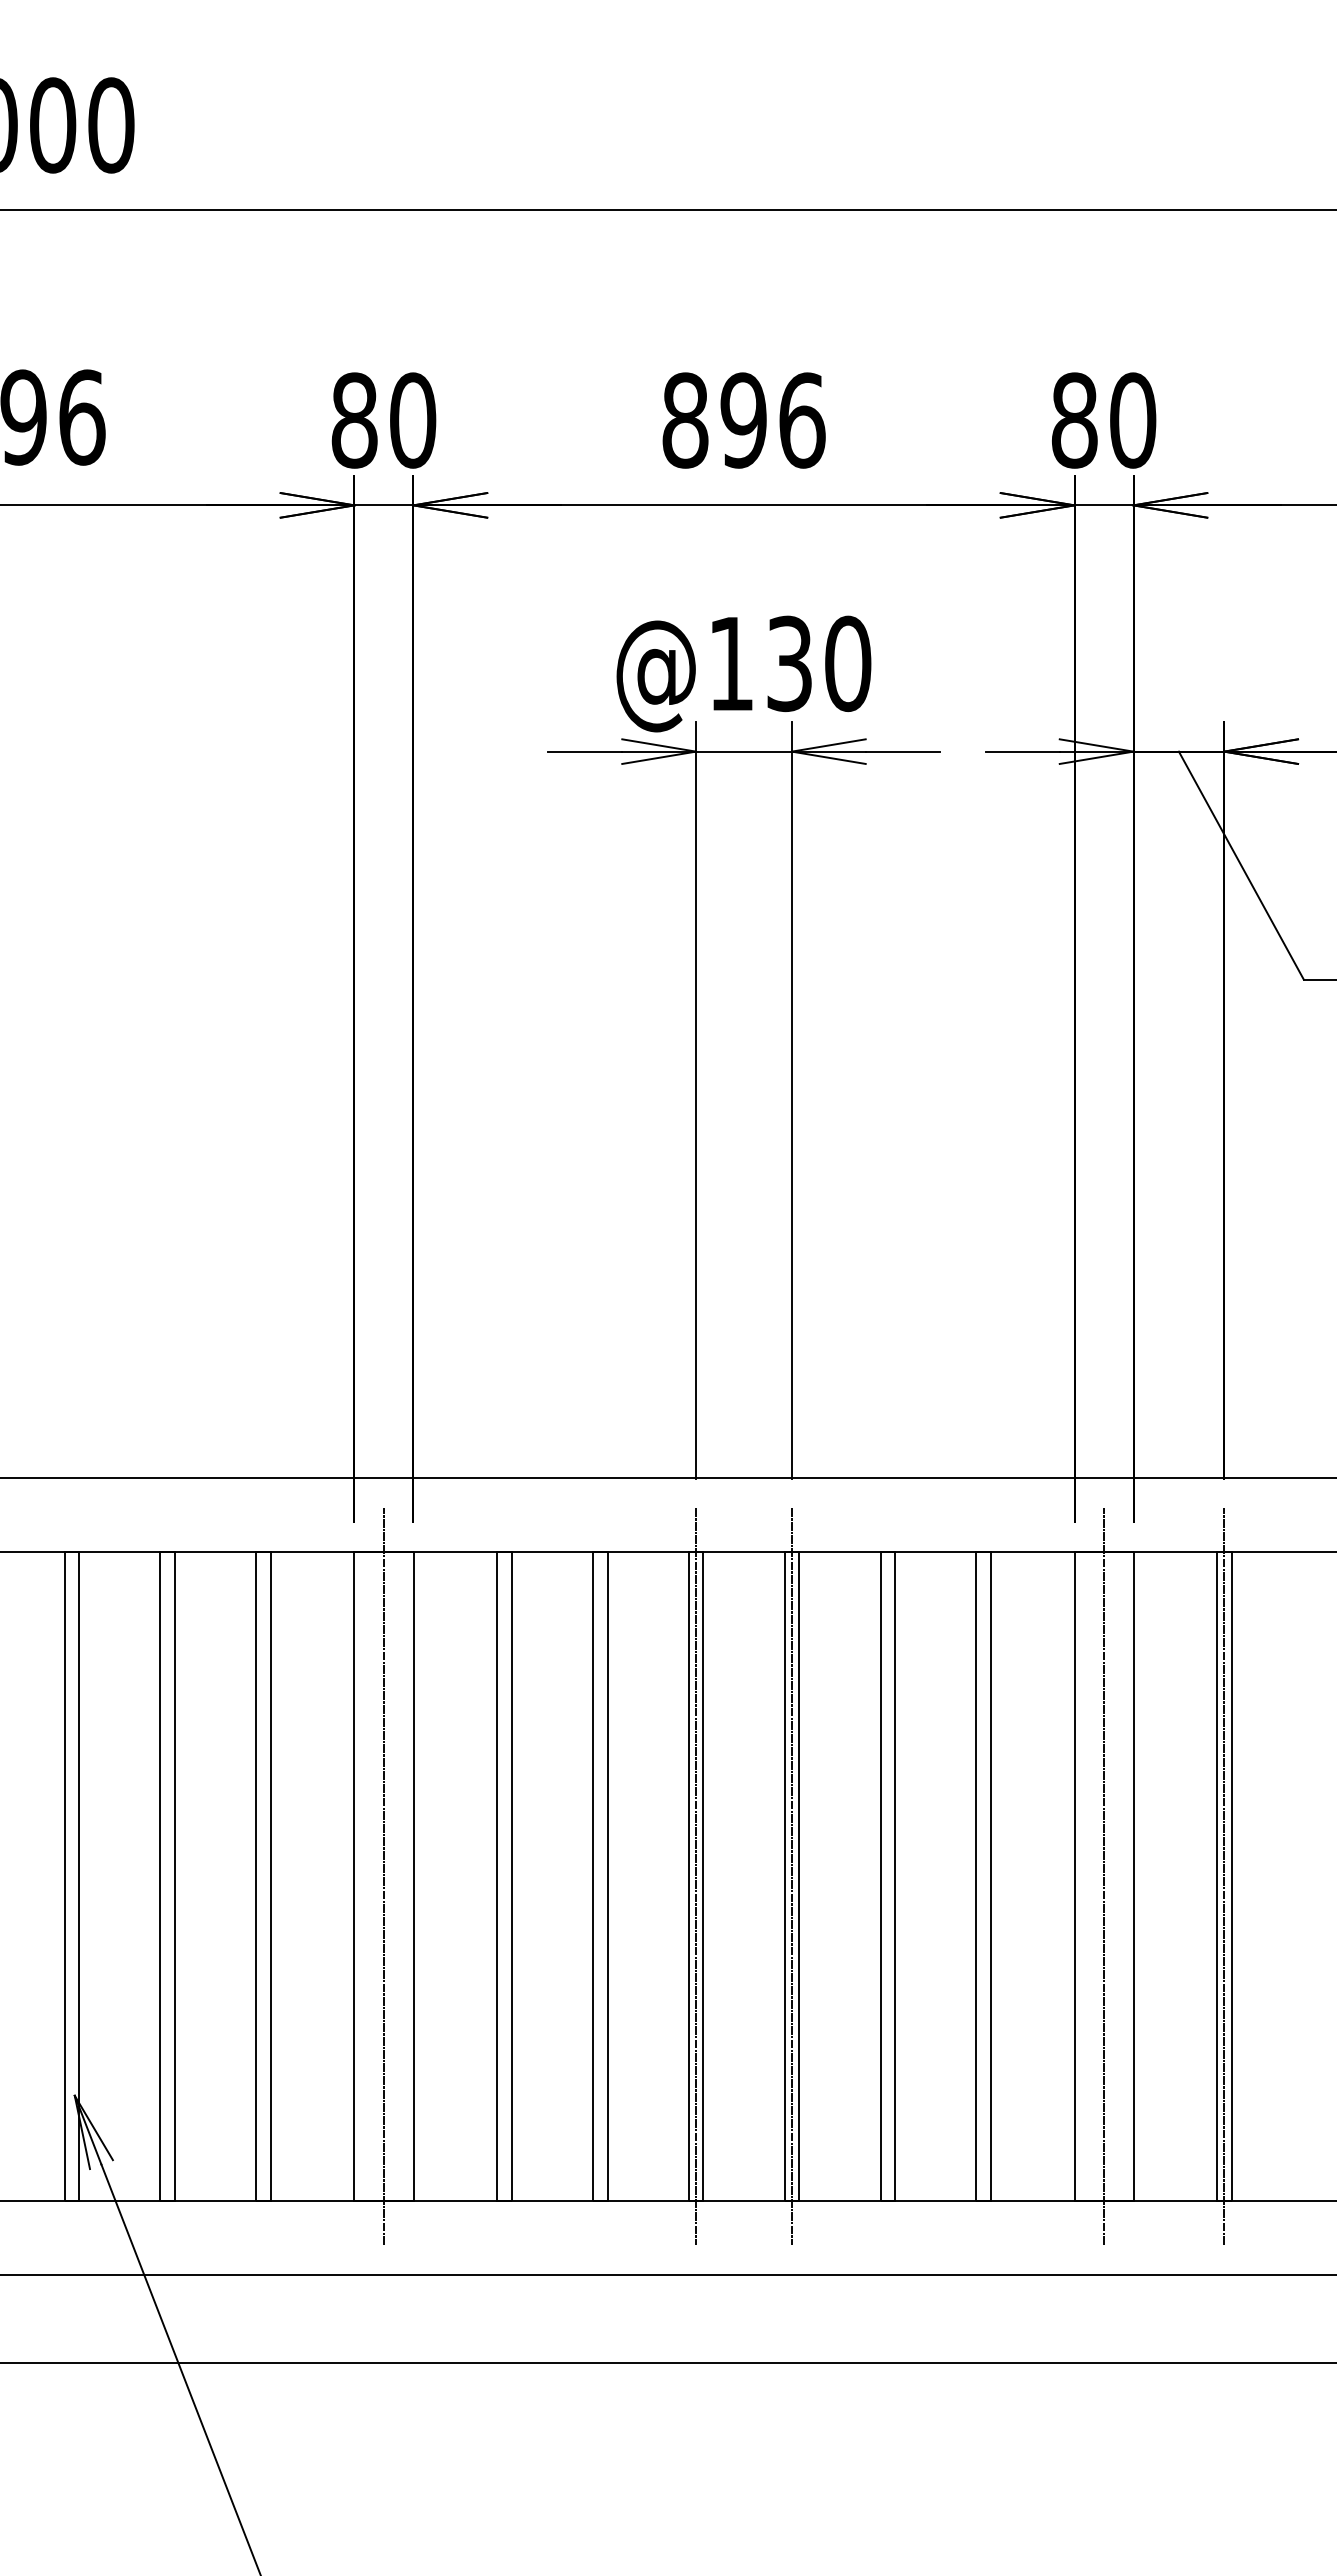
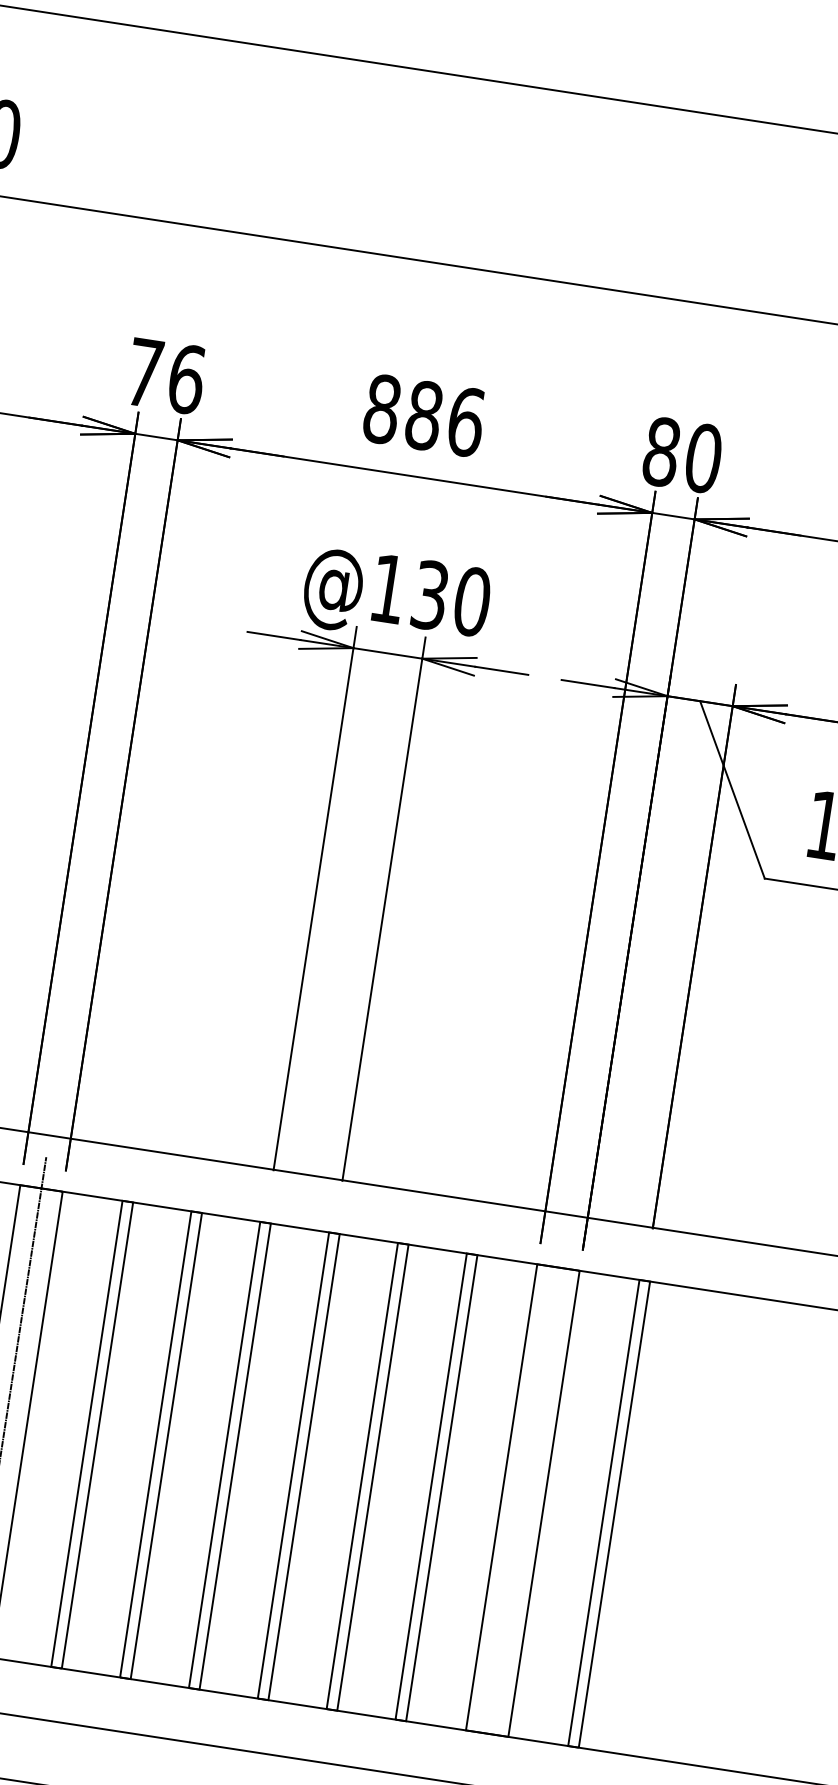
text: (383, 420) -> (165, 376), 80 -> 76
text: (743, 420) -> (423, 415), 896 -> 886
line: (696, 1876) -> (230, 1455), removed
line: (791, 1876) -> (298, 1466), removed
line: (1104, 1876) -> (523, 1500), removed
line: (1224, 1876) -> (609, 1513), removed

